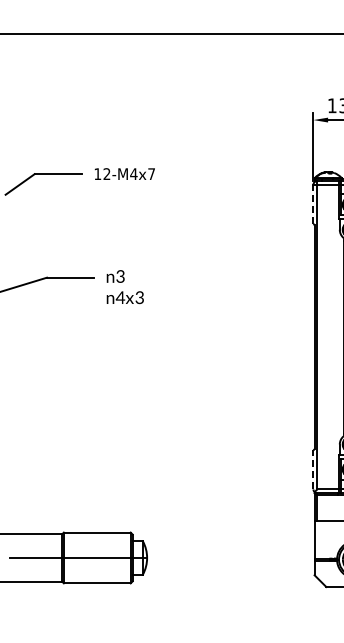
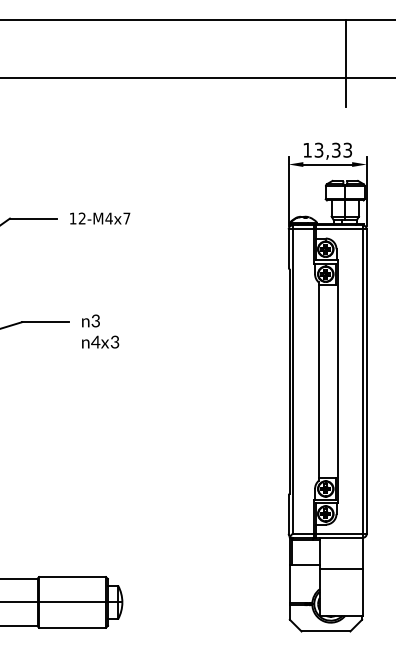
line: (313, 204) -> (288, 248), dashed -> solid
line: (313, 470) -> (288, 514), dashed -> solid

